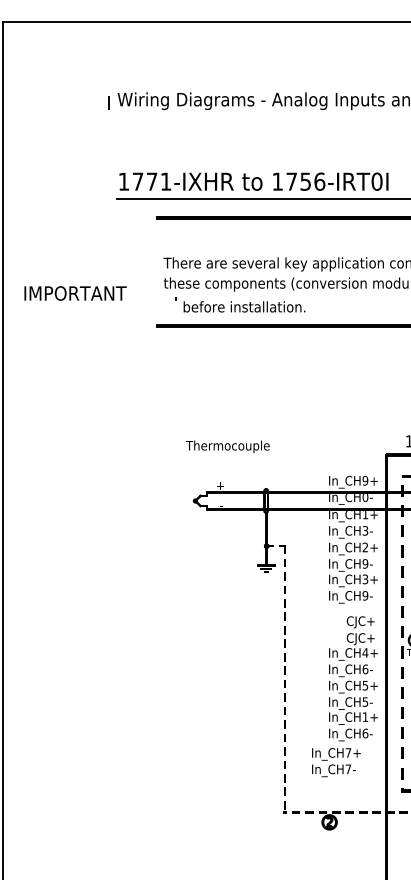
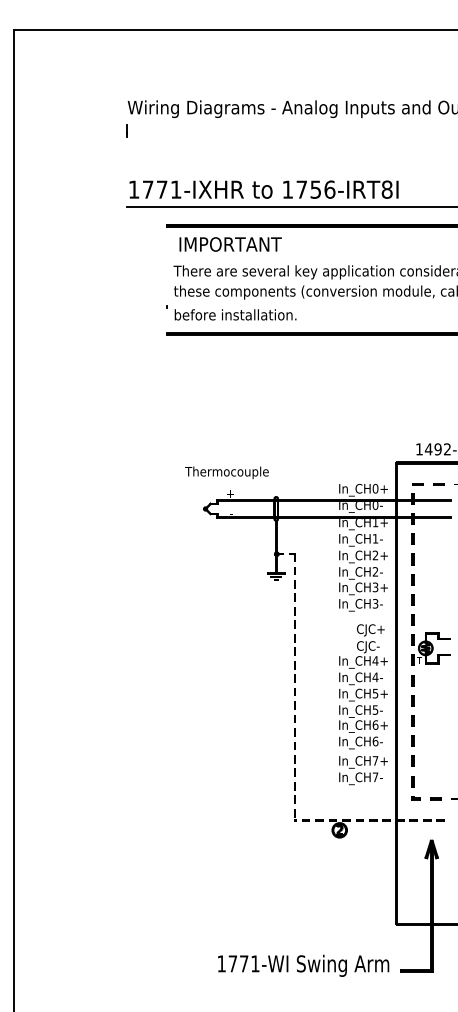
line: (108, 102) -> (126, 130), moved
text: (376, 181) -> (386, 189), 1756-IRT0I -> 1756-IRT8I
text: (75, 293) -> (230, 244), moved
part: (240, 304) -> (231, 312), moved
text: (227, 446) -> (226, 472), moved
text: (365, 480) -> (375, 488), In_CH9+ -> In_CH0+
text: (365, 530) -> (375, 538), In_CH3- -> In_CH1-
text: (365, 563) -> (375, 571), In_CH9- -> In_CH2-
text: (365, 595) -> (375, 603), In_CH9- -> In_CH3-
text: (370, 638) -> (380, 646), CJC+ -> CJC-
text: (365, 669) -> (375, 677), In_CH6- -> In_CH4-
text: (365, 716) -> (375, 724), In_CH1+ -> In_CH6+
text: (336, 762) -> (363, 770), moved

